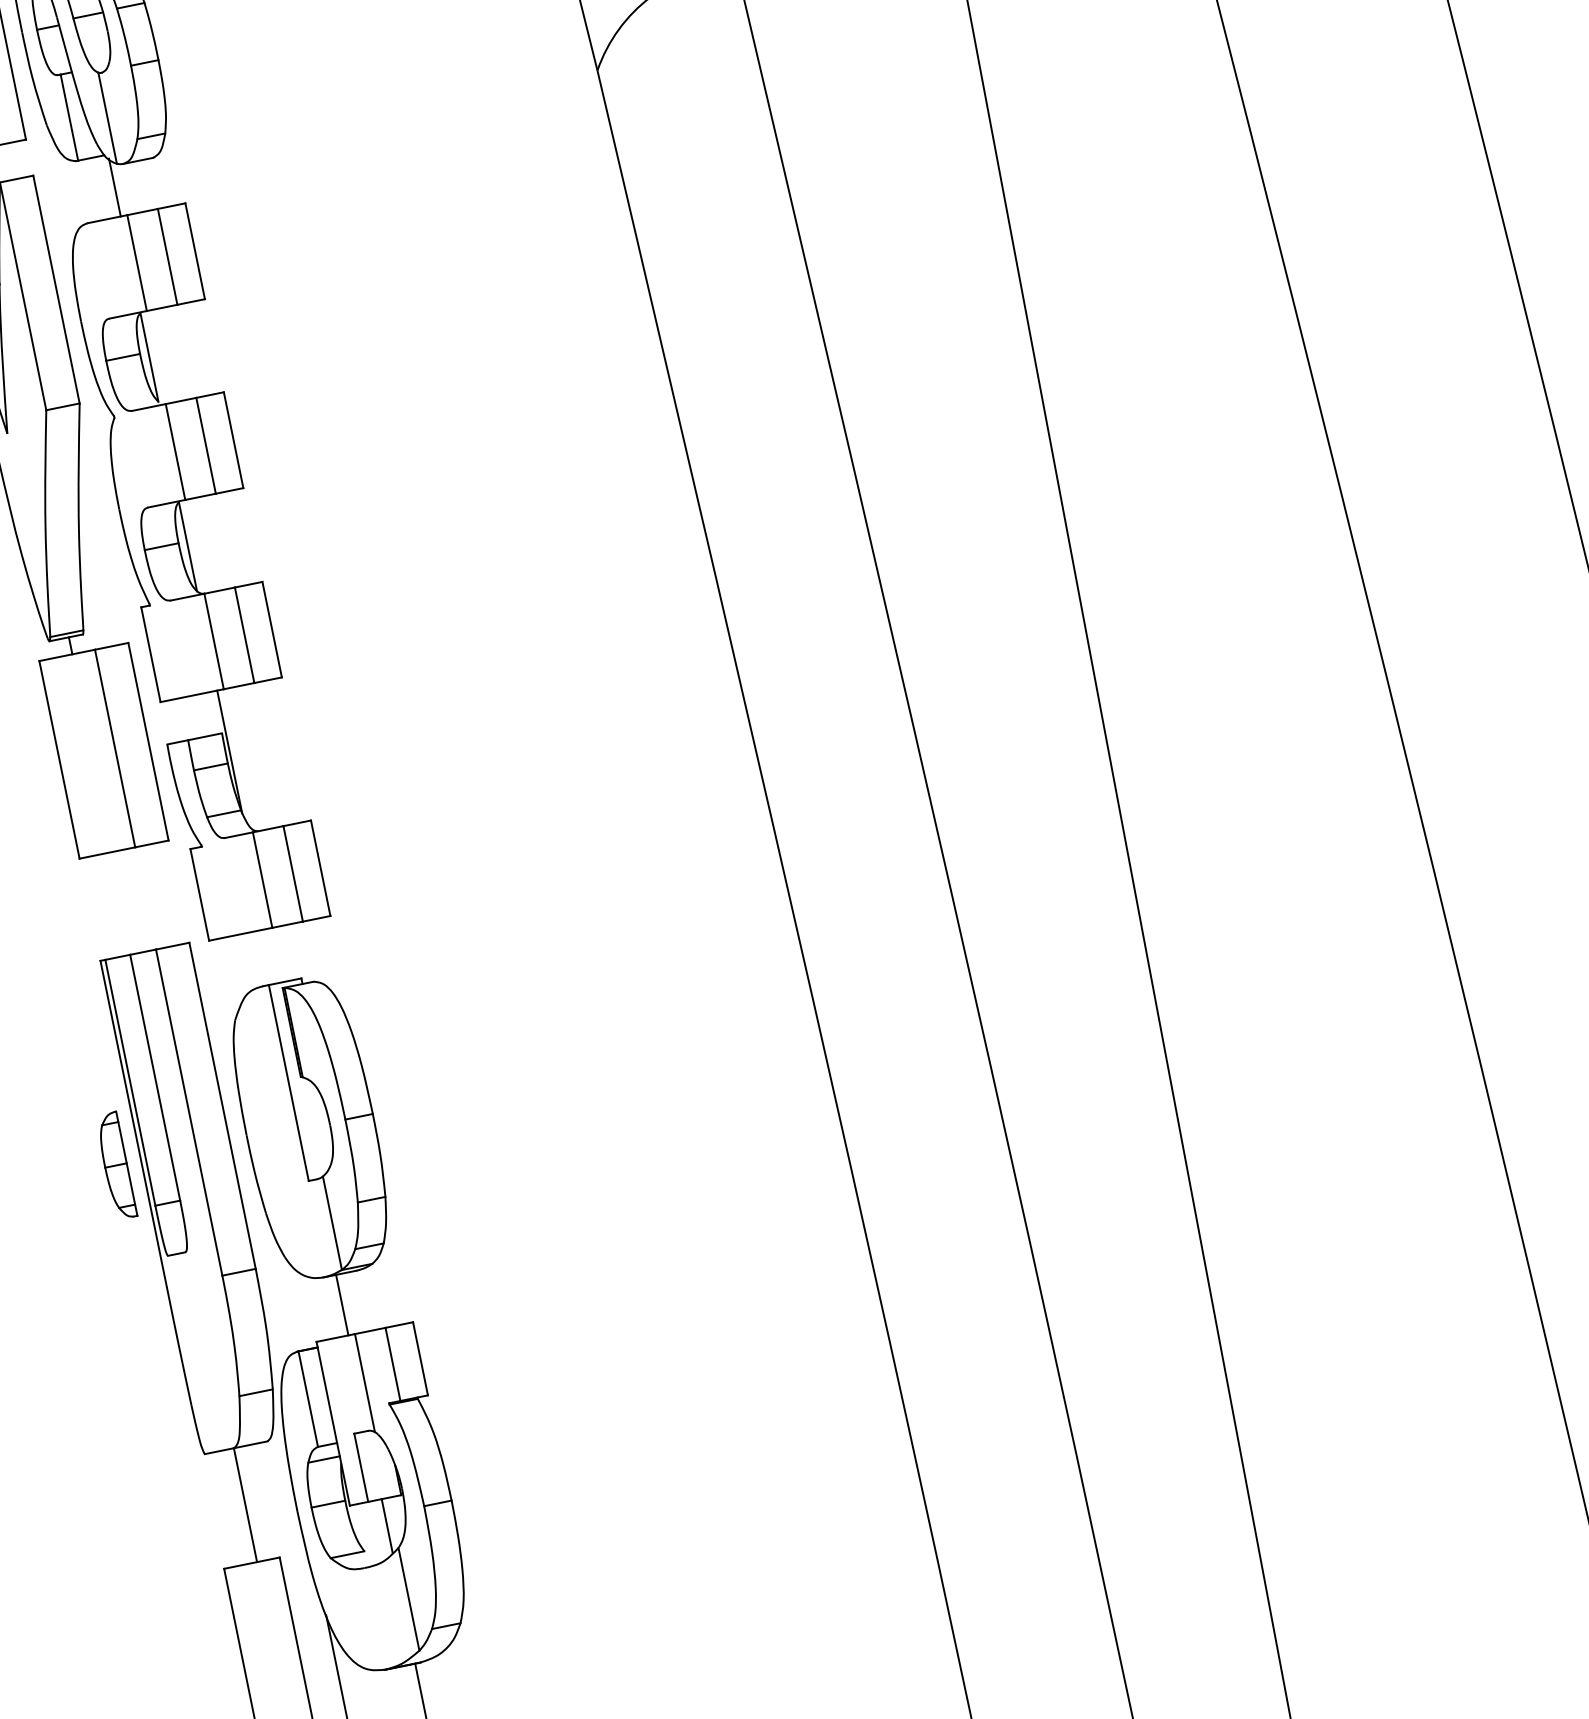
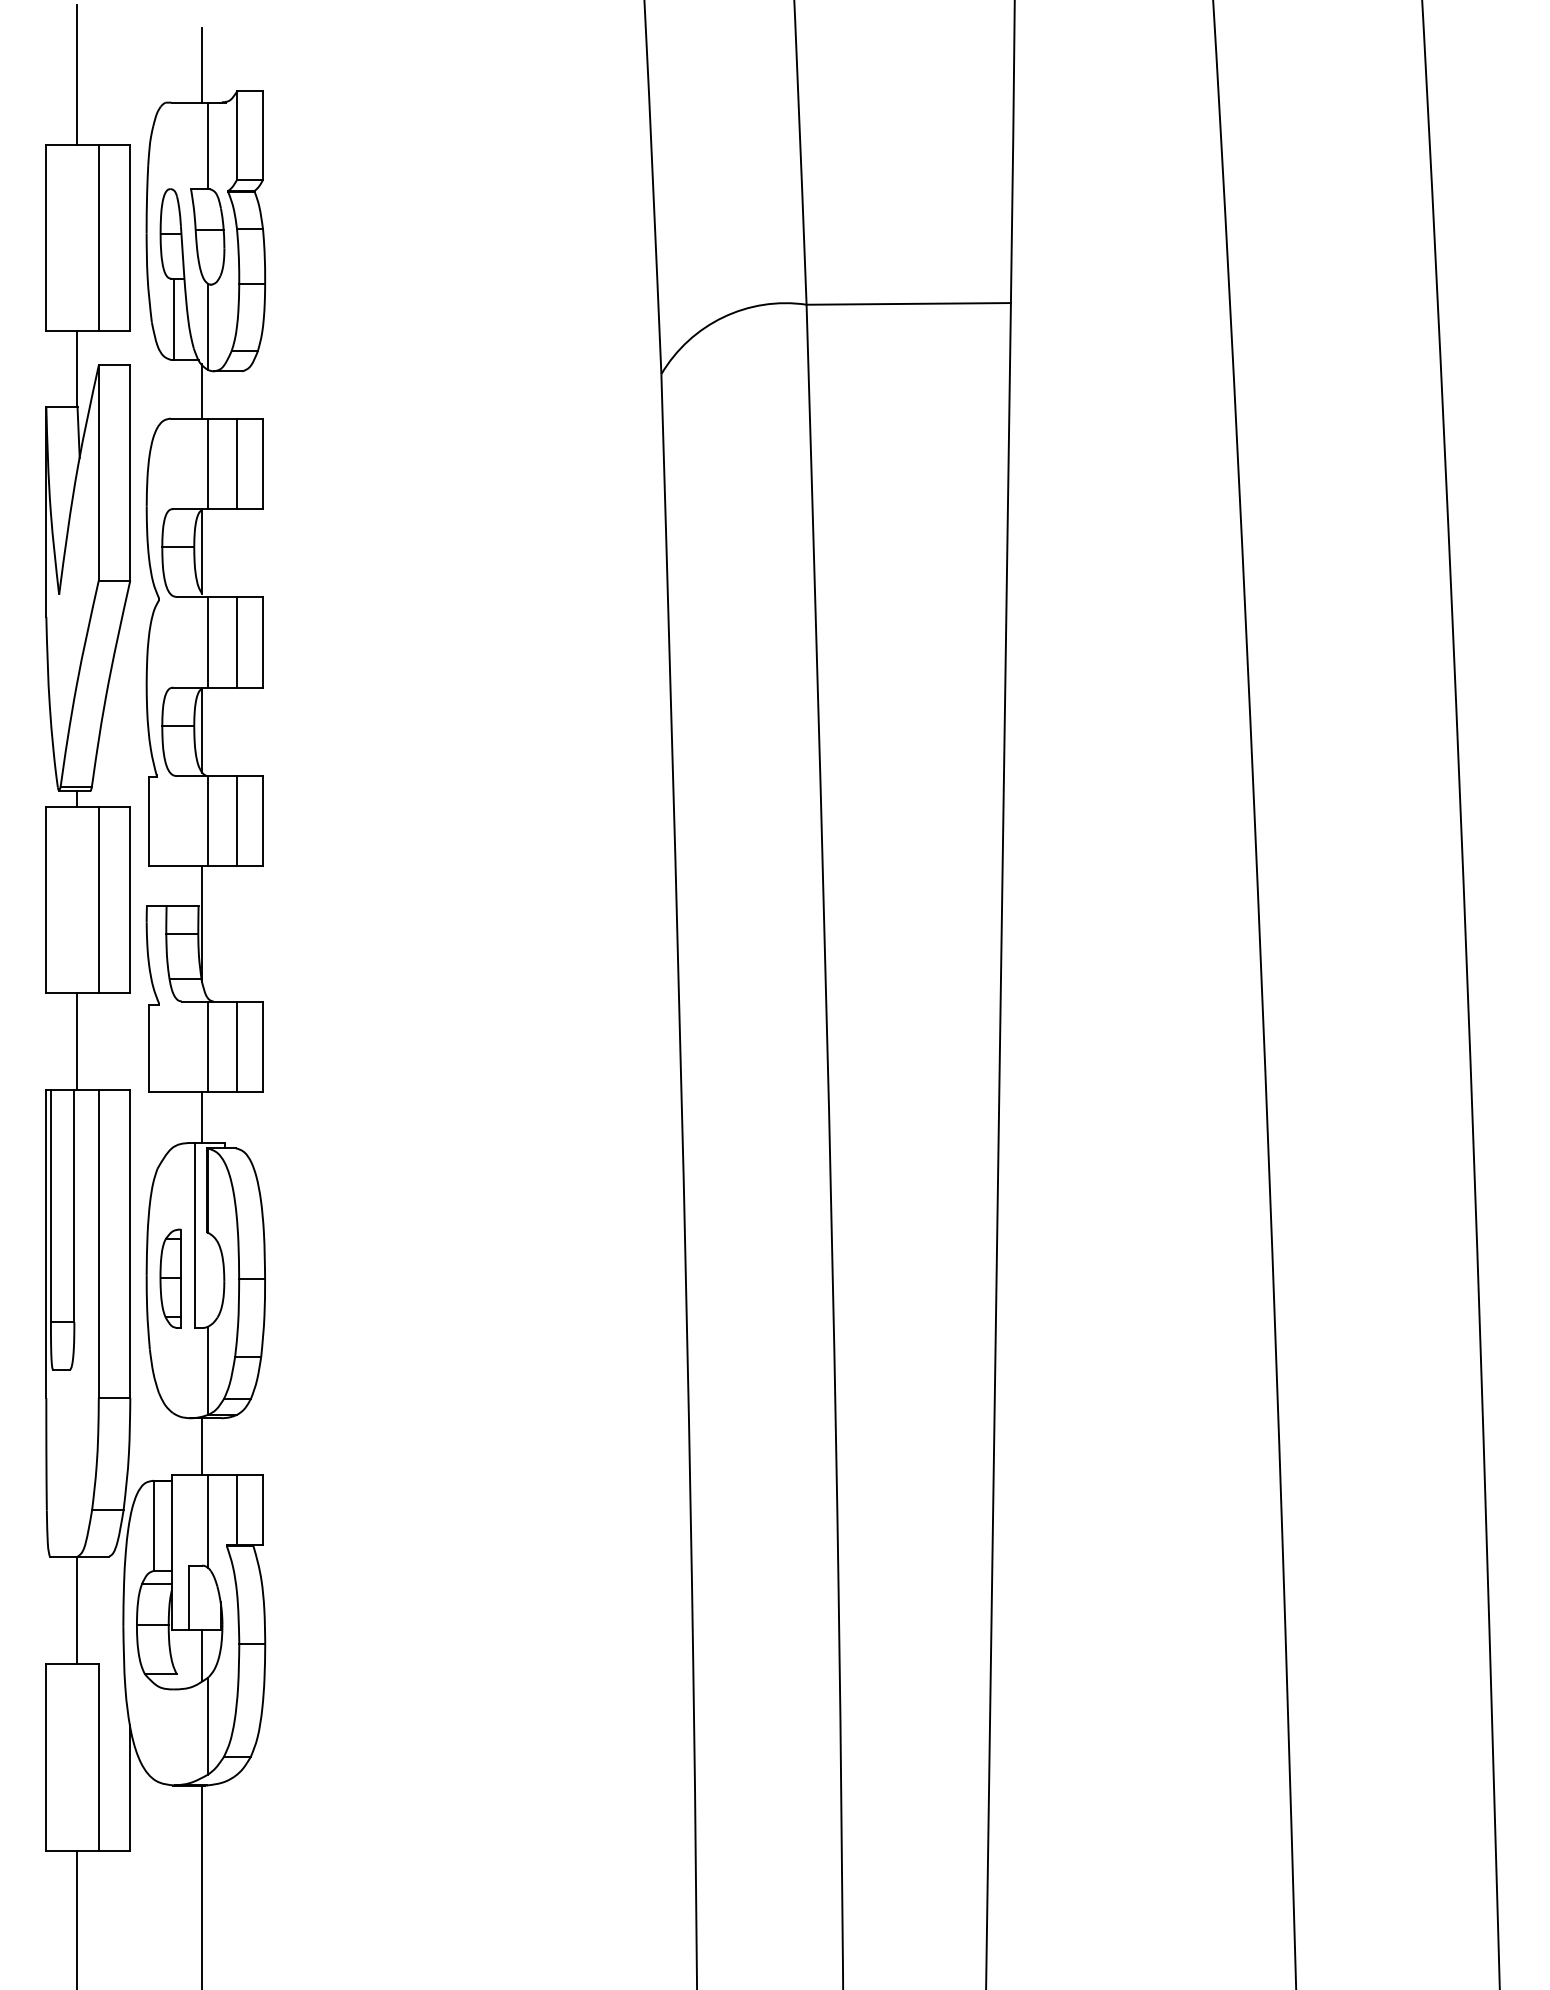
line: (123, 902) -> (77, 1041), added
line: (271, 956) -> (202, 1117), added
part: (115, 1165) -> (170, 1278), moved

